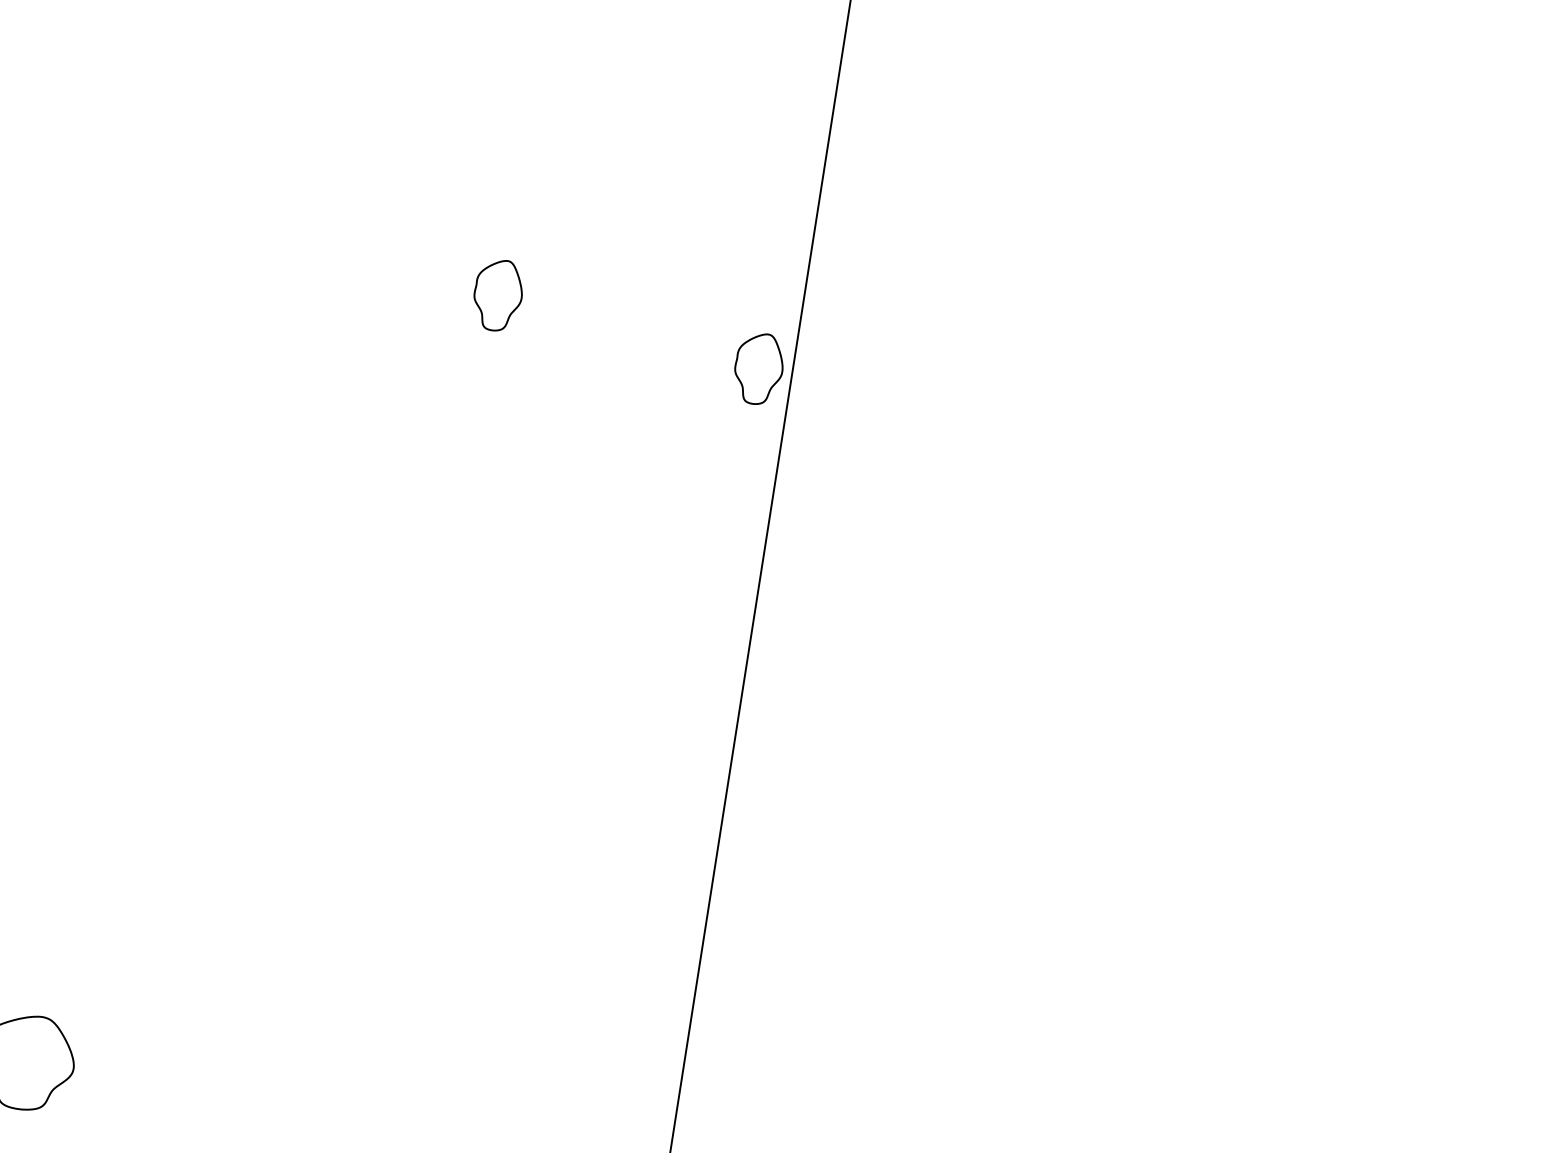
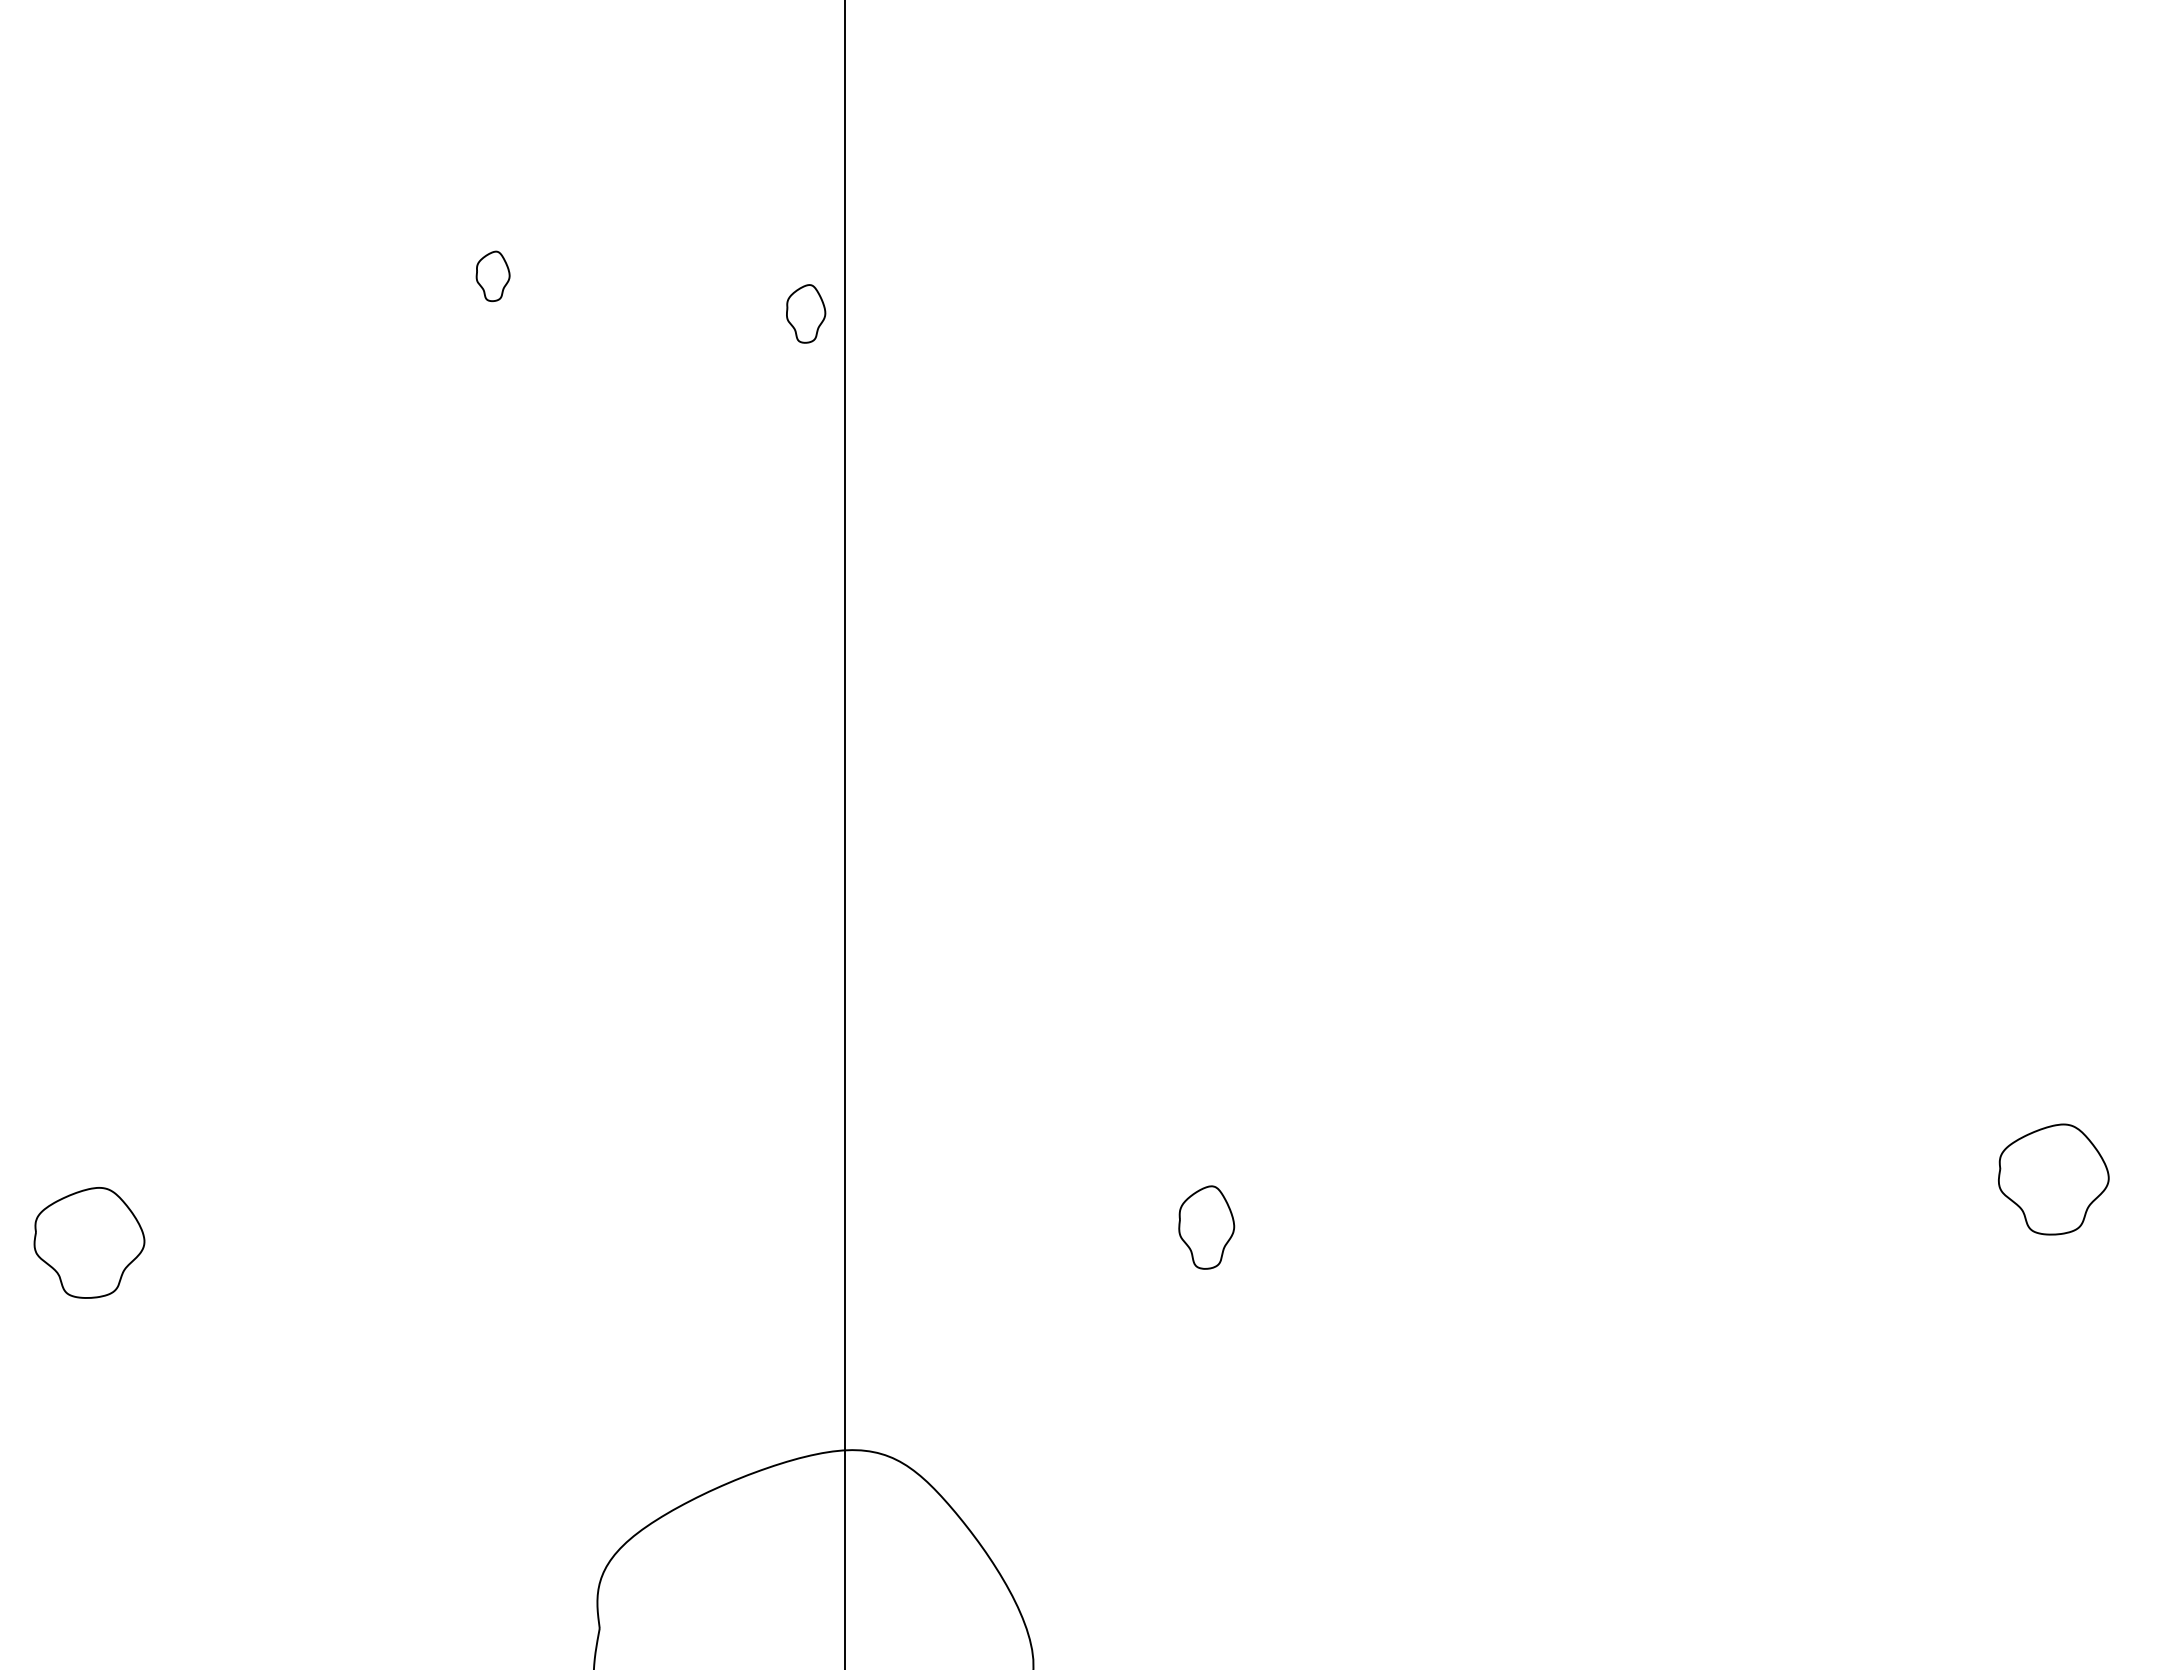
part: (497, 295) -> (492, 276), size x0.6
part: (758, 368) -> (805, 313), size x0.7

